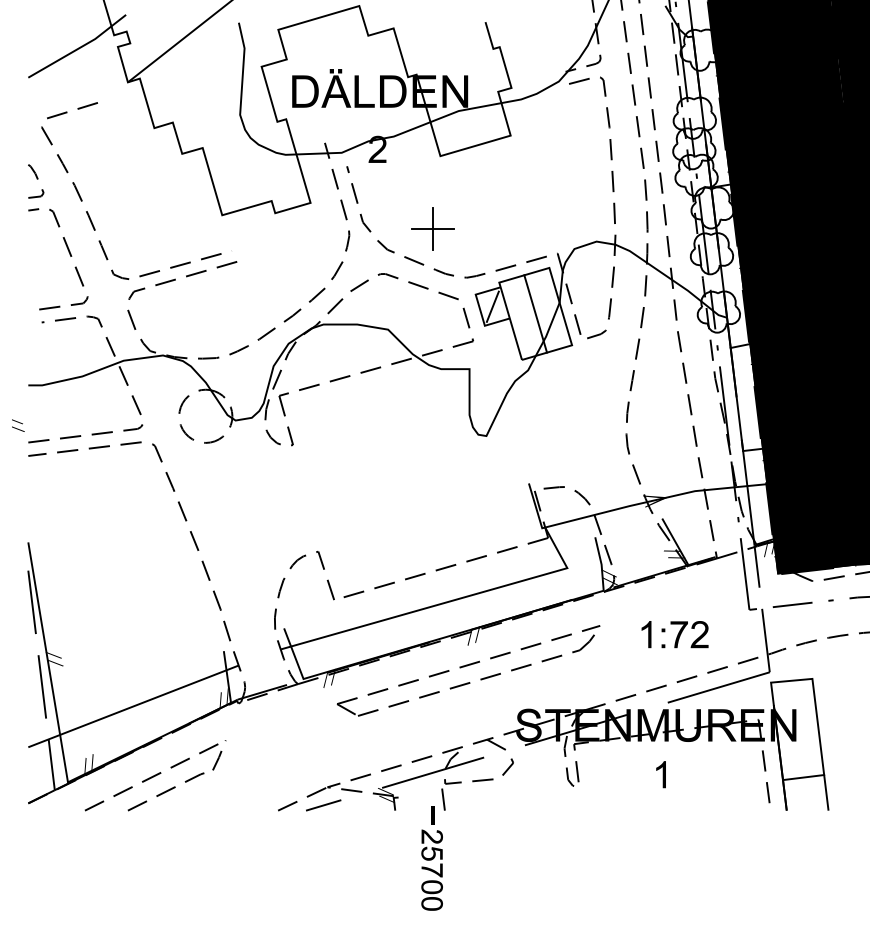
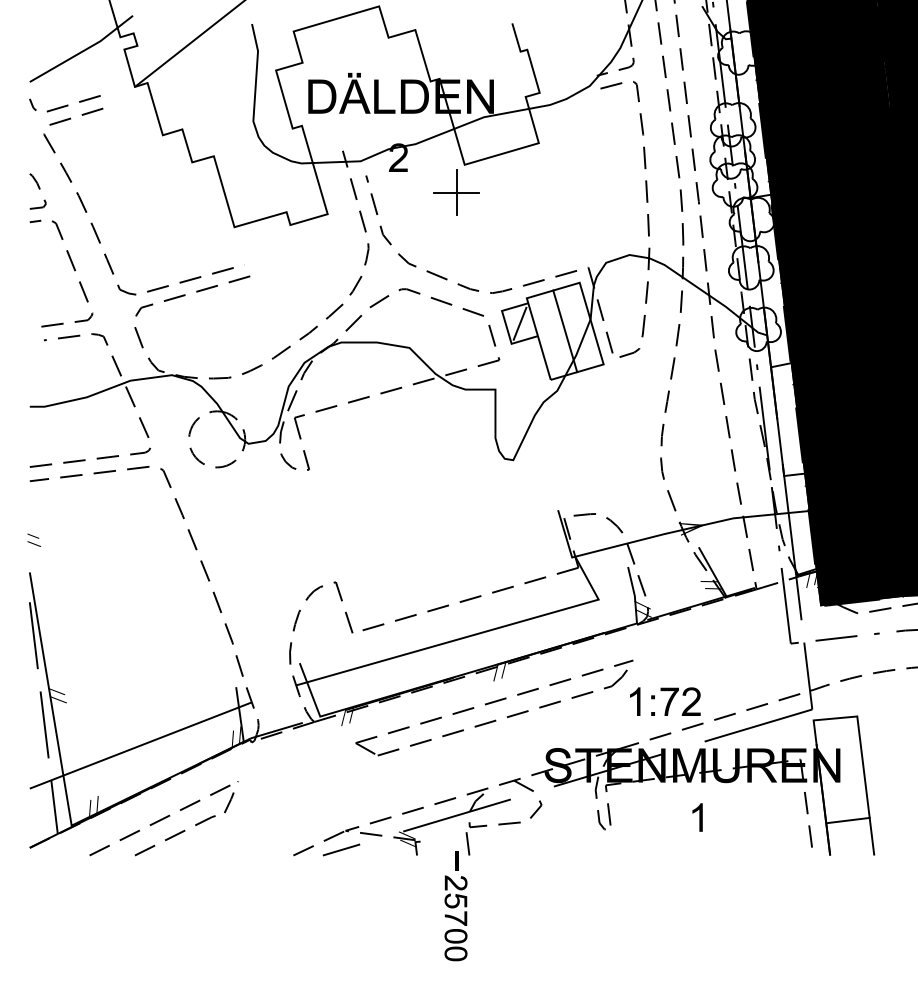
line: (61, 99) -> (64, 105), added
part: (432, 228) -> (456, 192), moved
part: (18, 424) -> (34, 539), moved
part: (675, 634) -> (665, 701), moved

